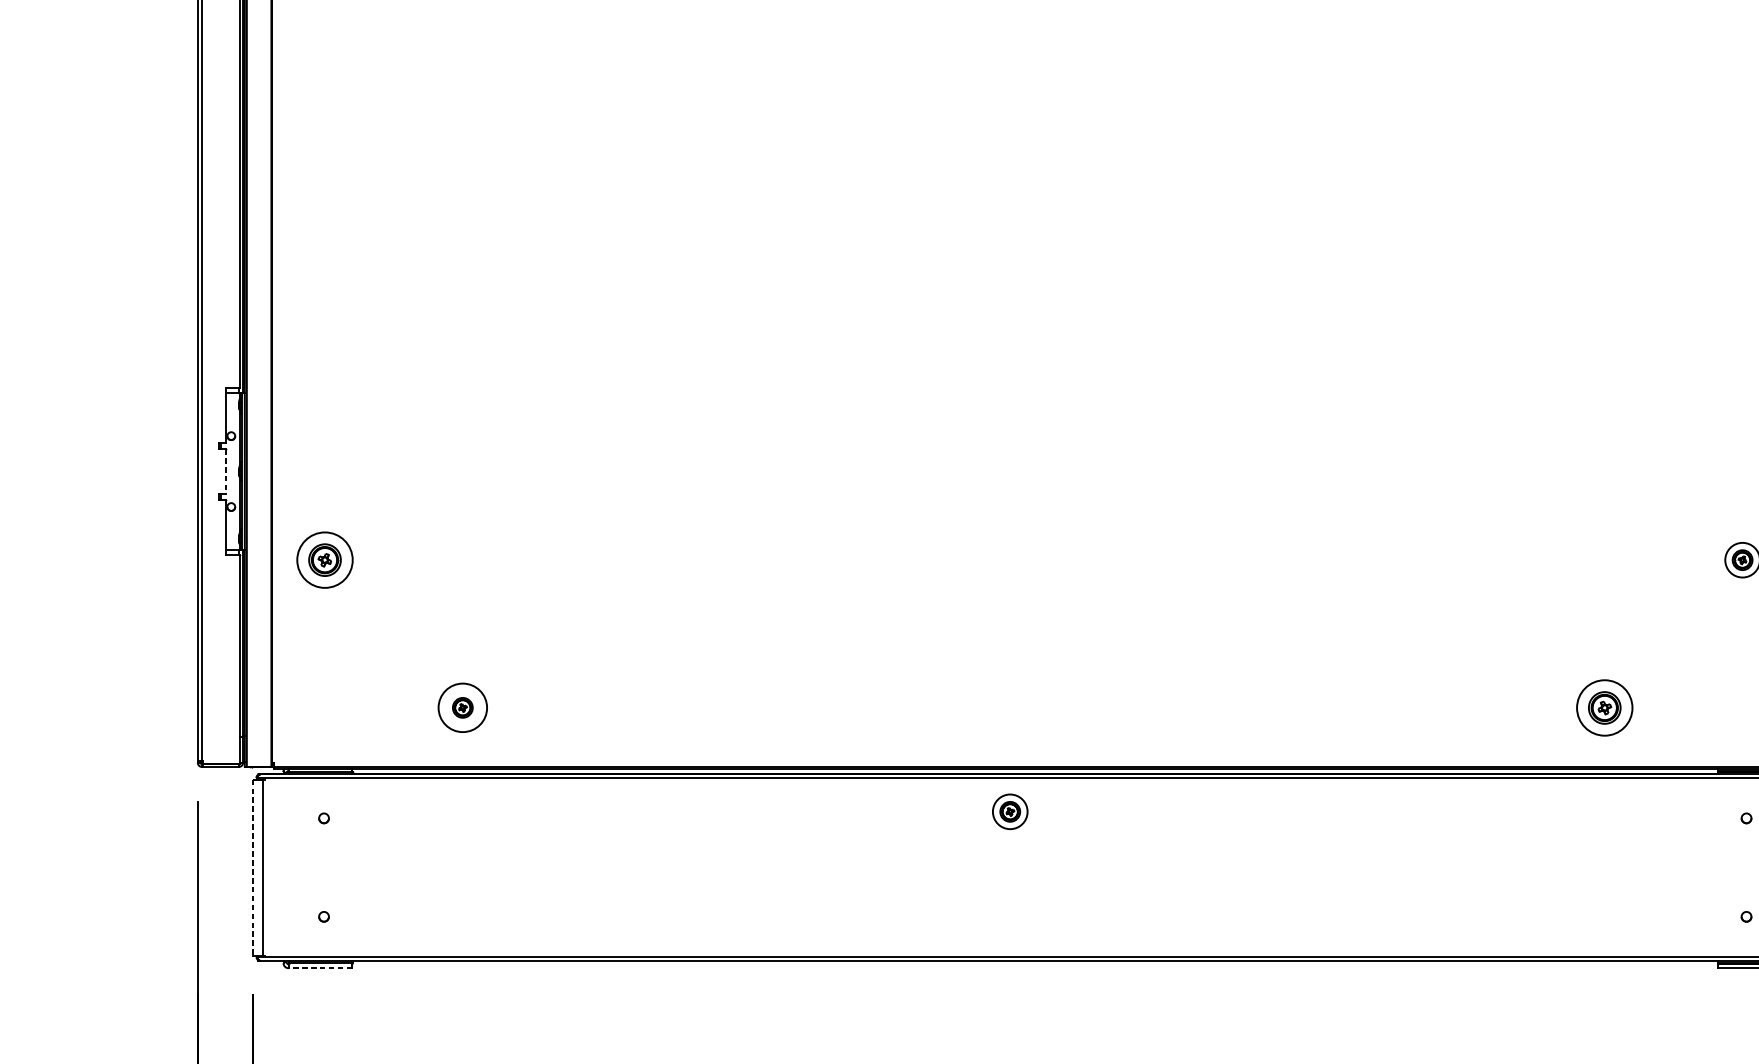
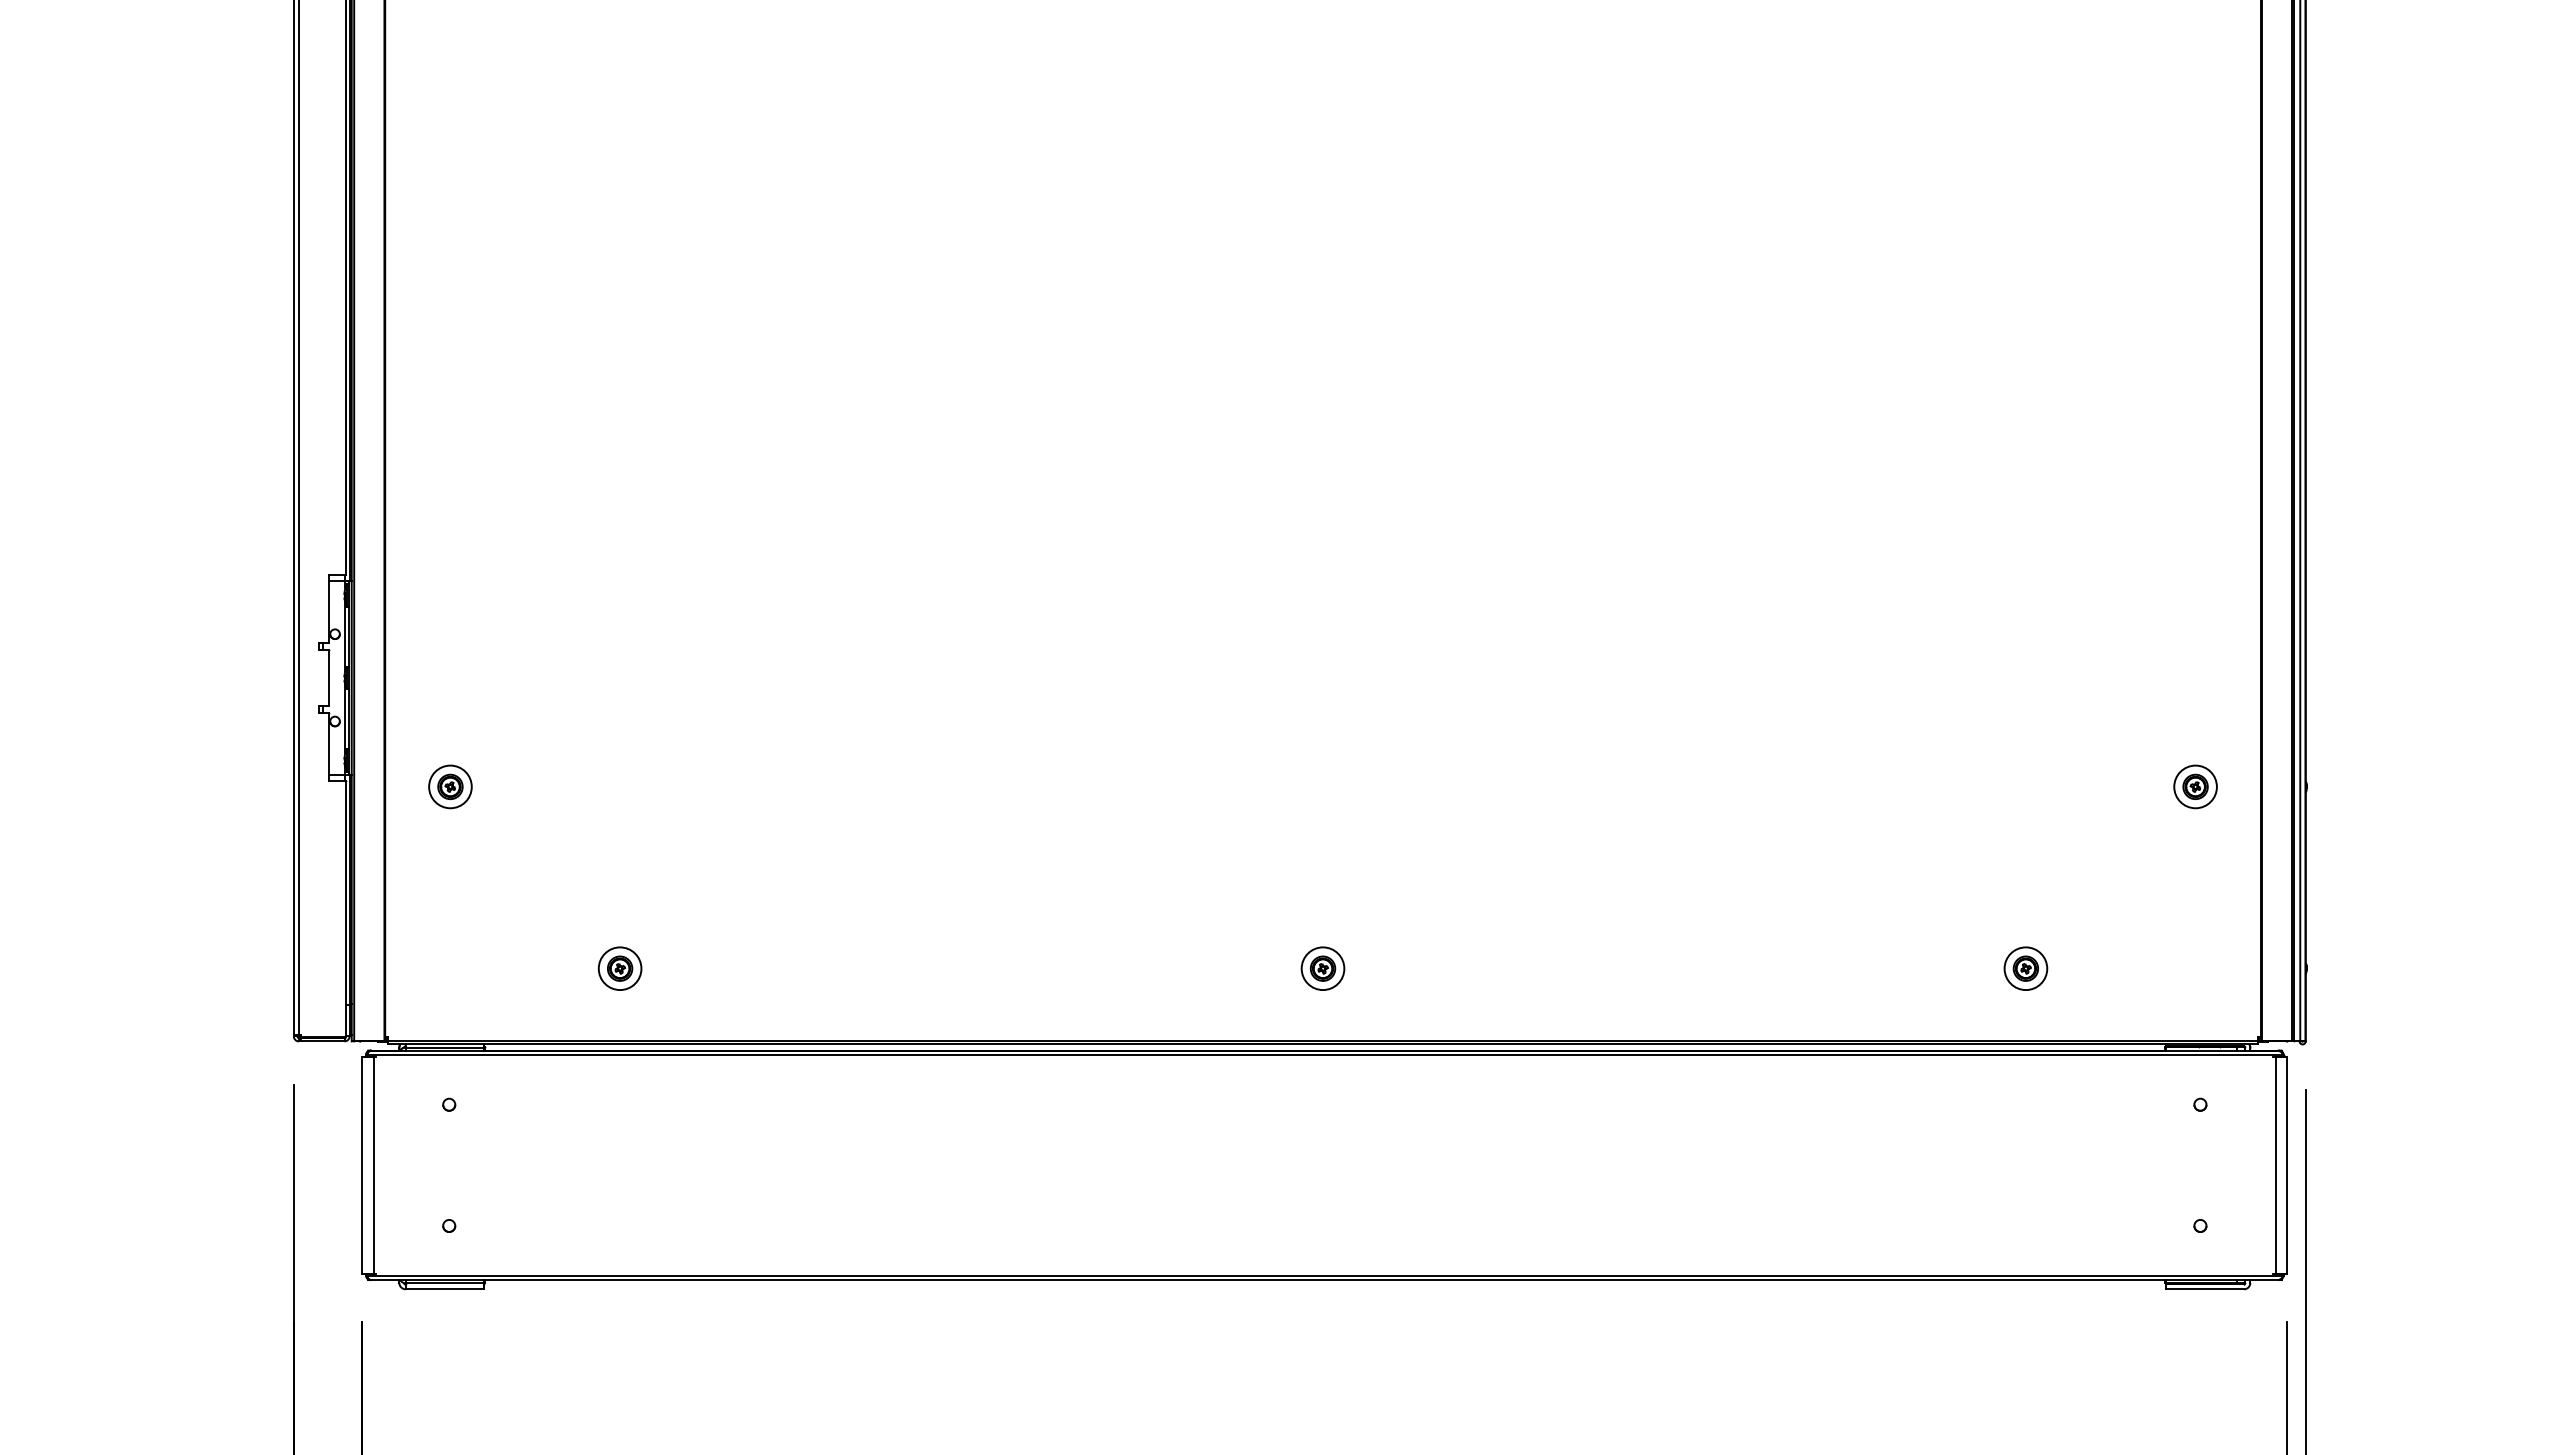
line: (226, 471) -> (329, 677), dashed -> solid
part: (325, 559) -> (450, 786), size x0.62
circle: (462, 707) -> (619, 968), size x0.71
part: (1604, 707) -> (2025, 968), size x0.62
part: (1009, 811) -> (1322, 968), moved
line: (253, 867) -> (362, 1165), dashed -> solid
line: (320, 968) -> (444, 1289), dashed -> solid

